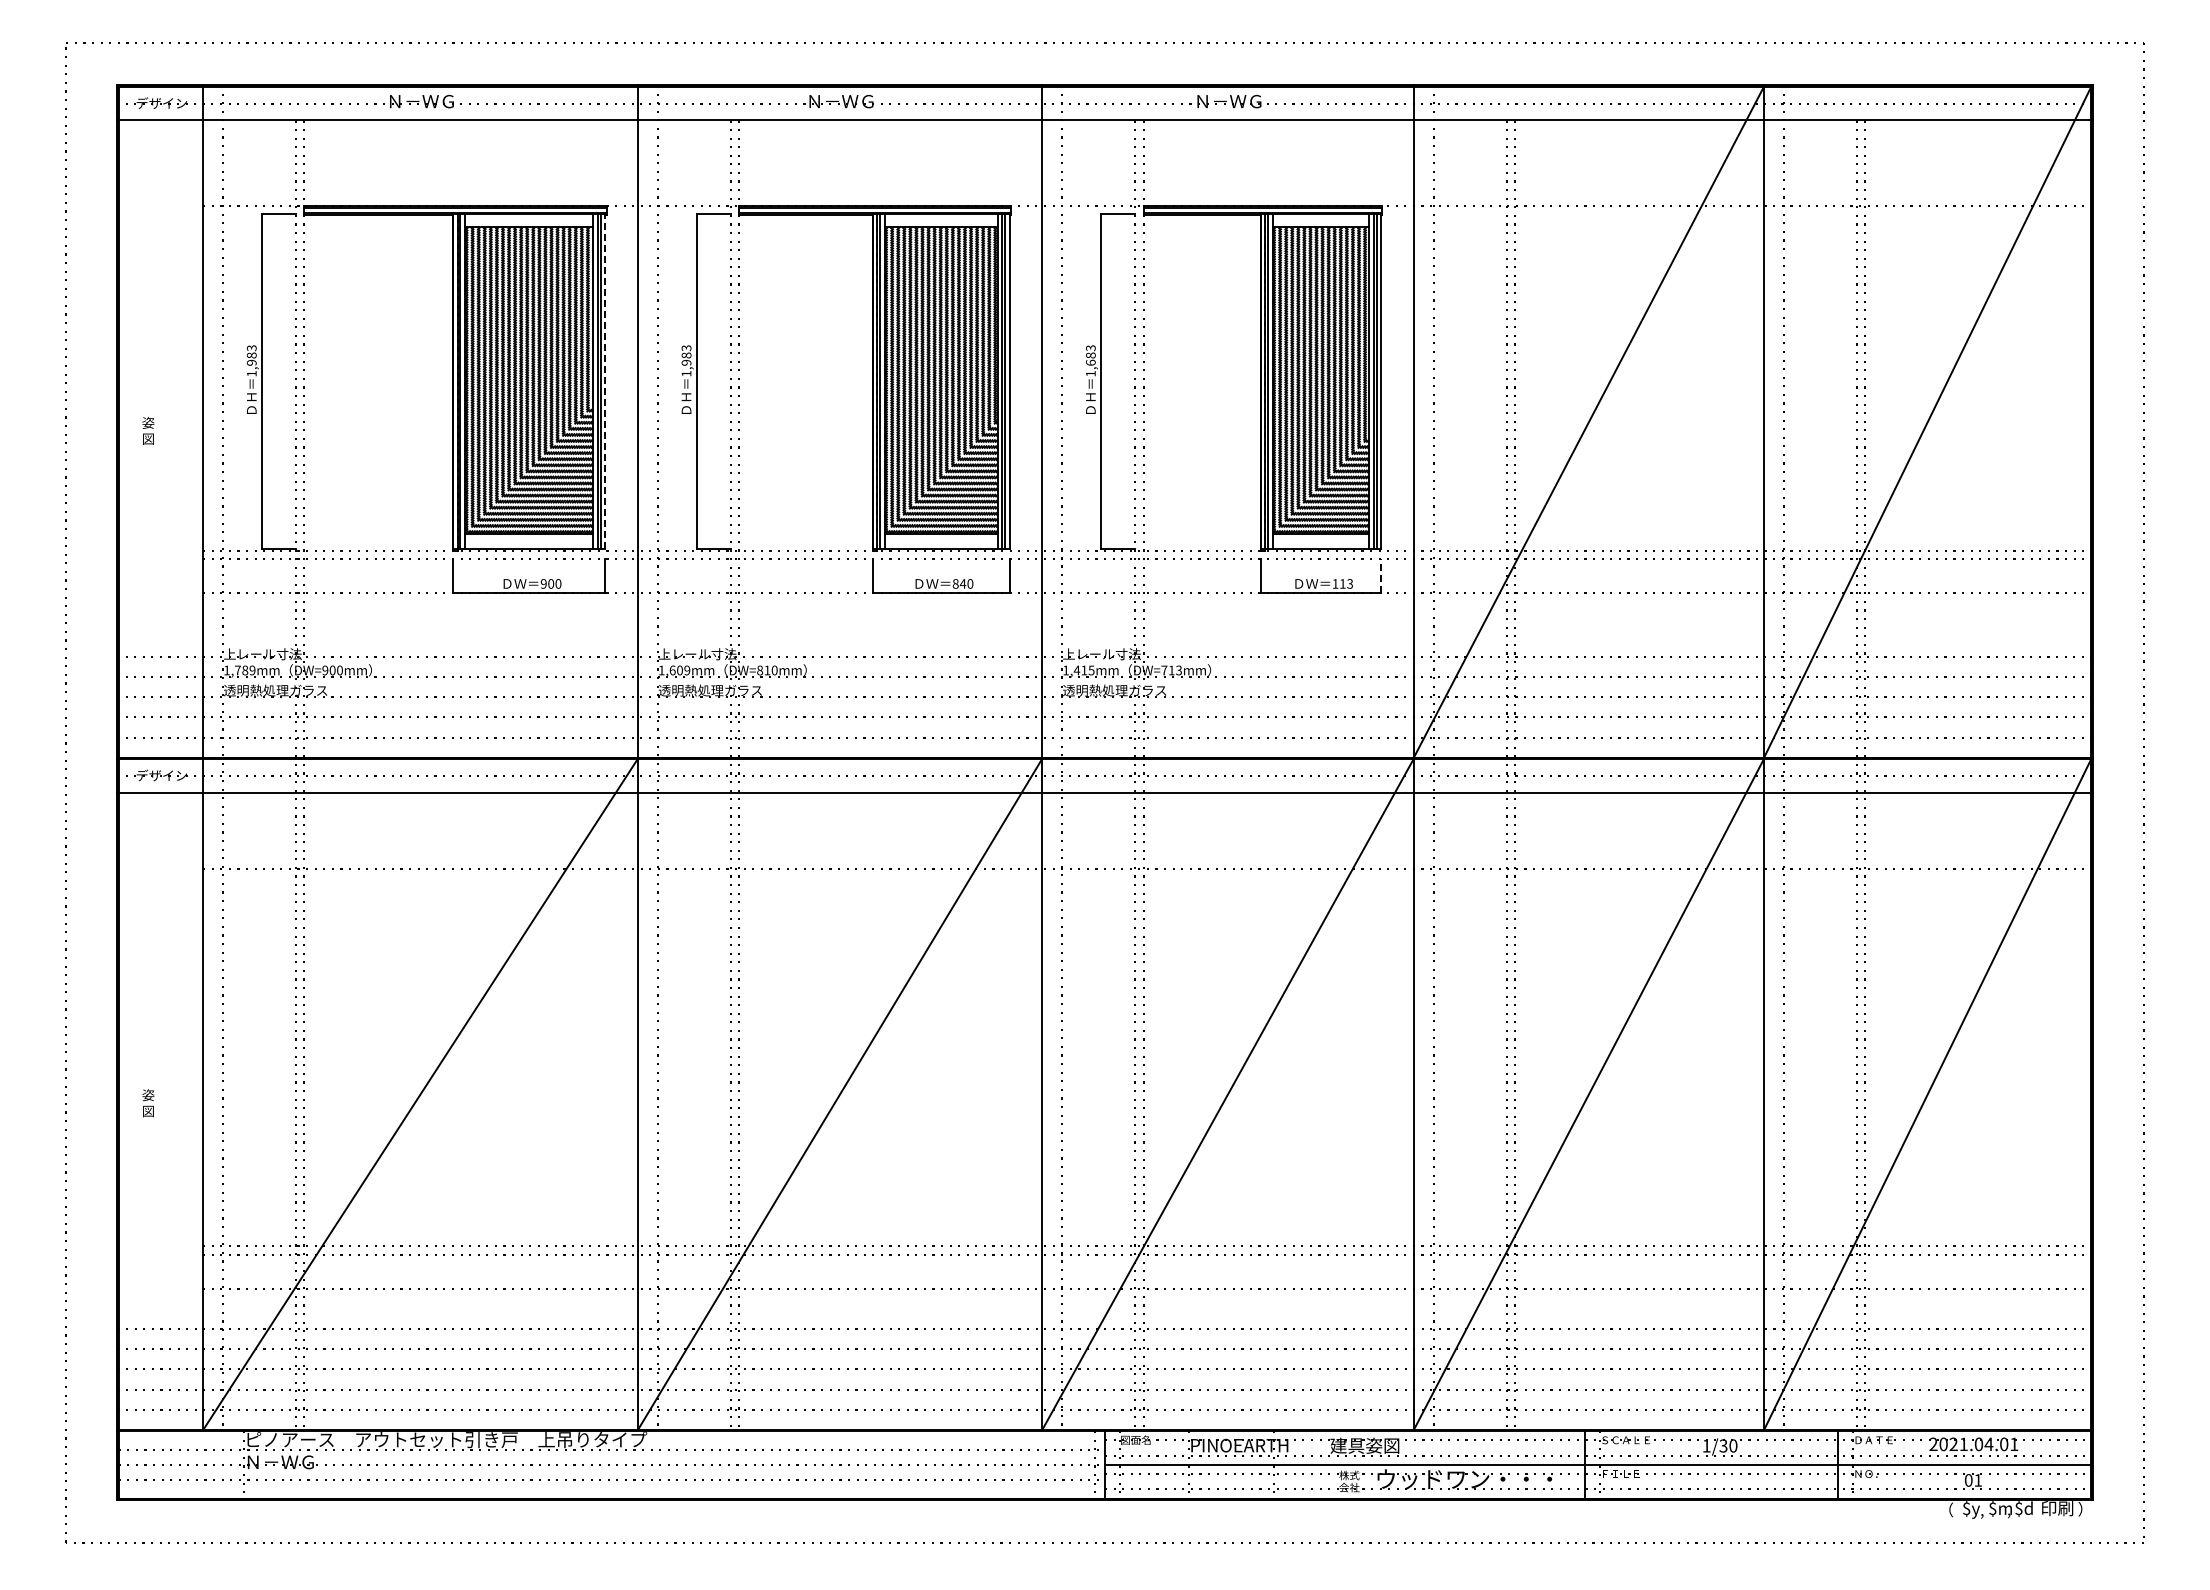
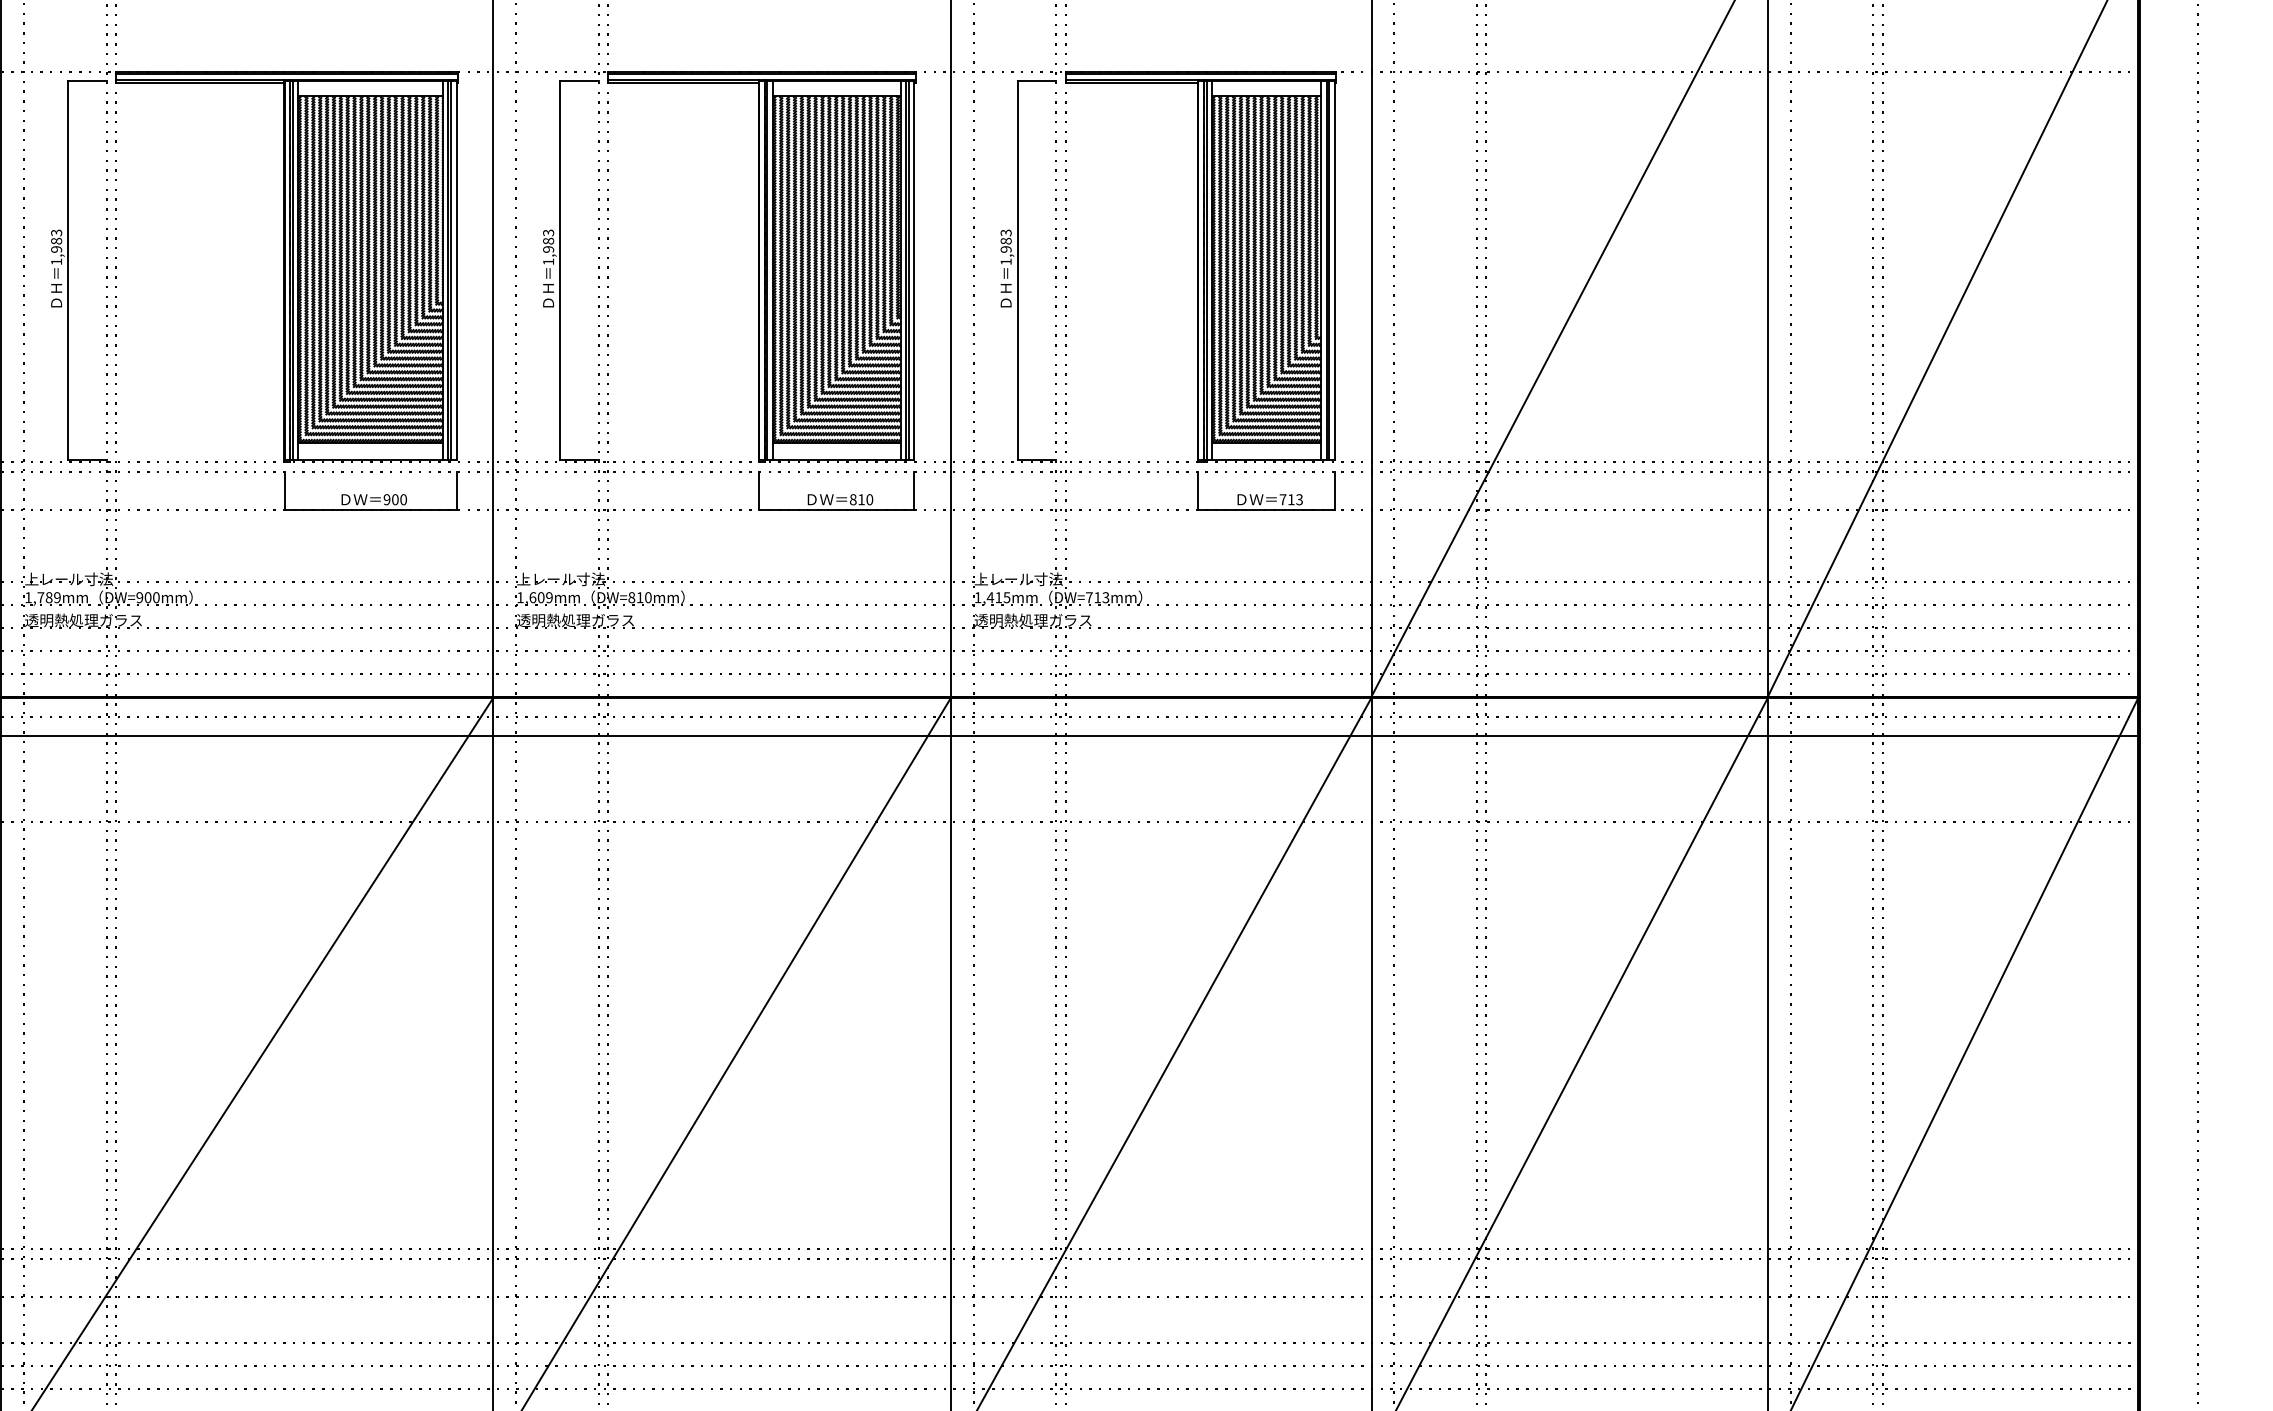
text: (1090, 362) -> (1005, 249), 1,683 -> 1,983
line: (605, 381) -> (456, 270), dashed -> solid
line: (1381, 575) -> (1335, 490), dashed -> solid
text: (962, 583) -> (860, 499), 840 -> 810
text: (1335, 583) -> (1283, 499), 113 -> 713

